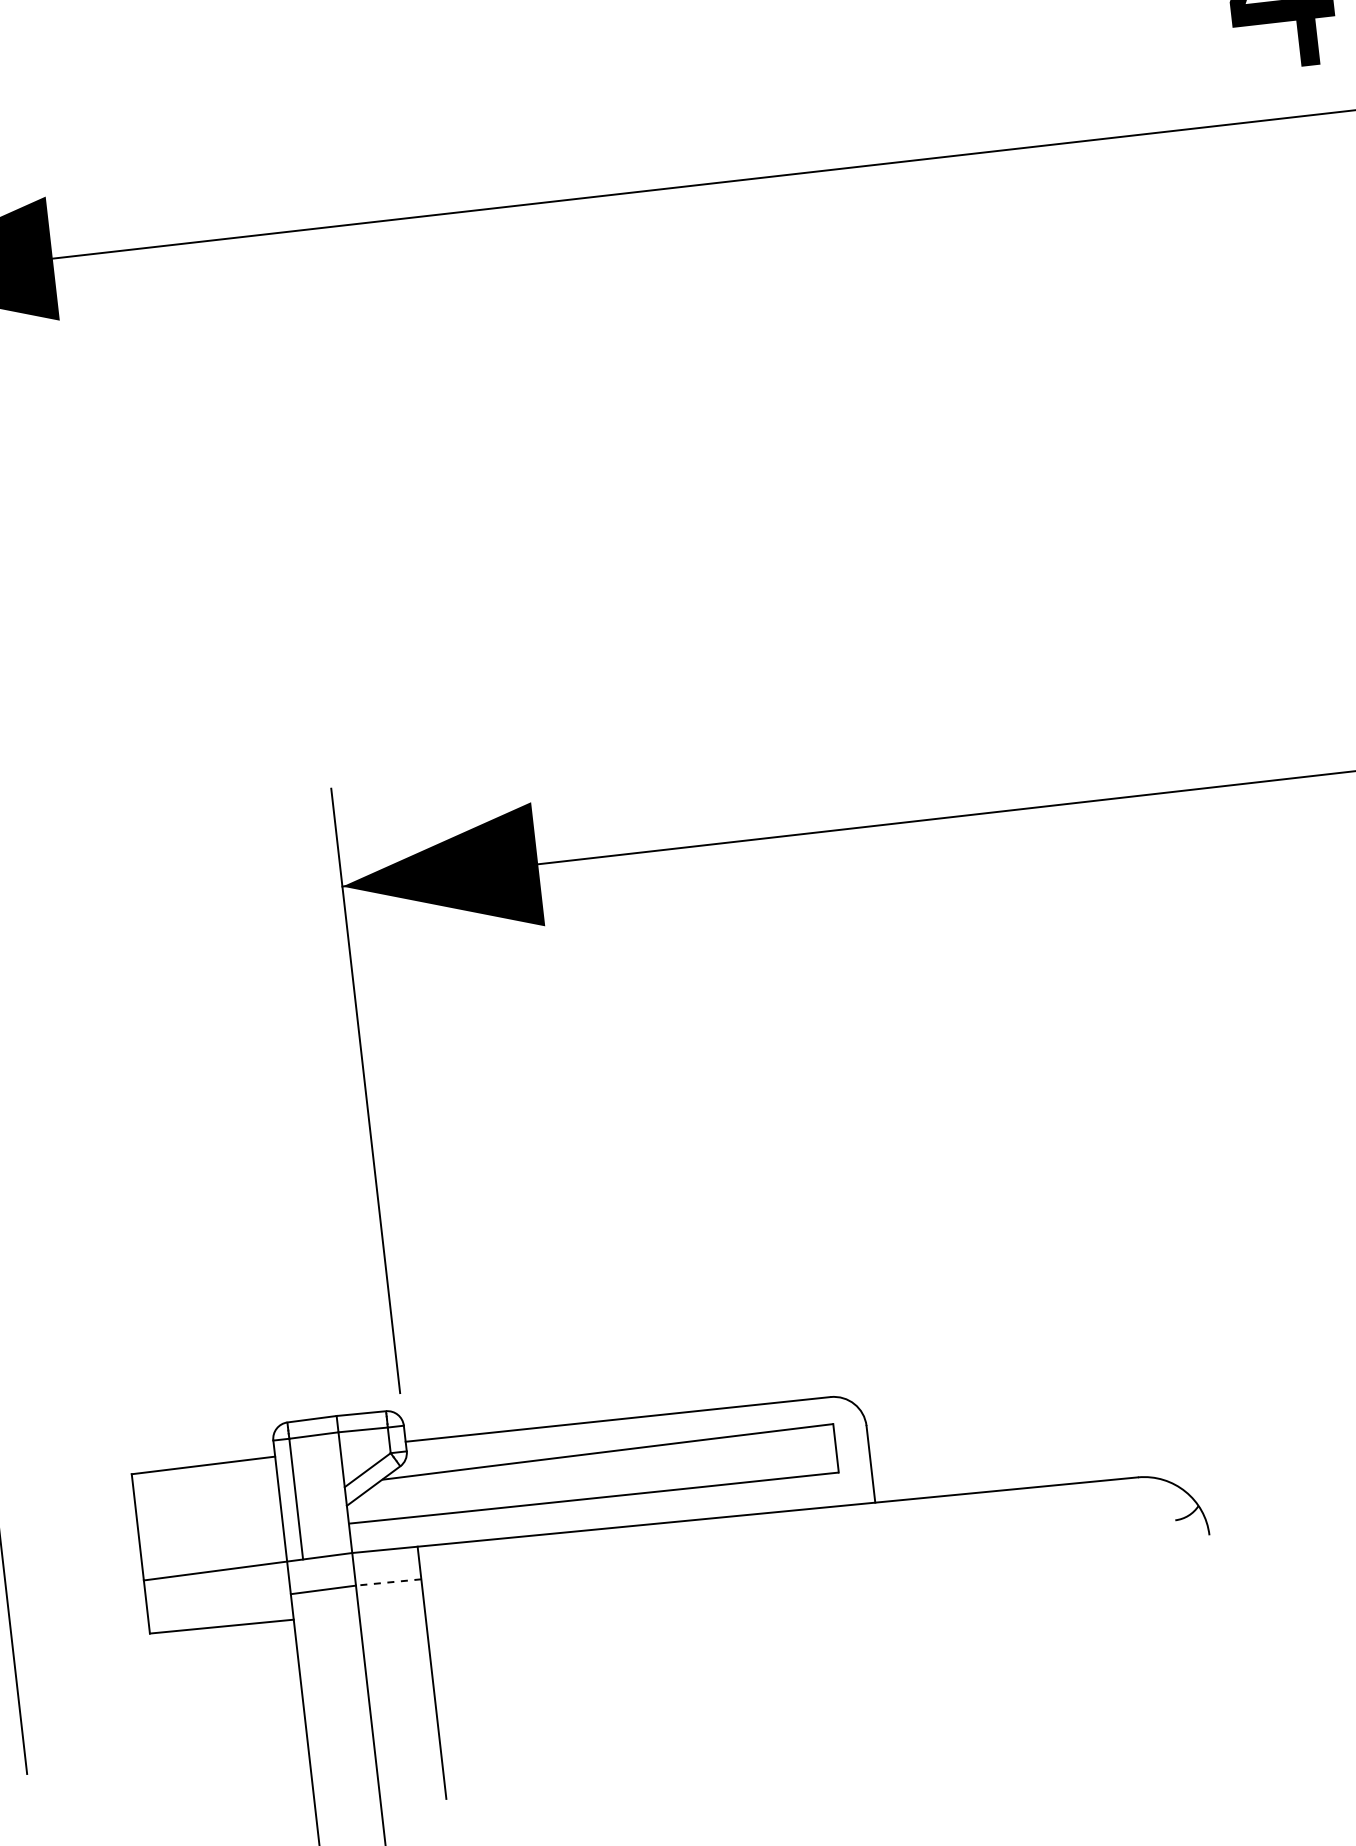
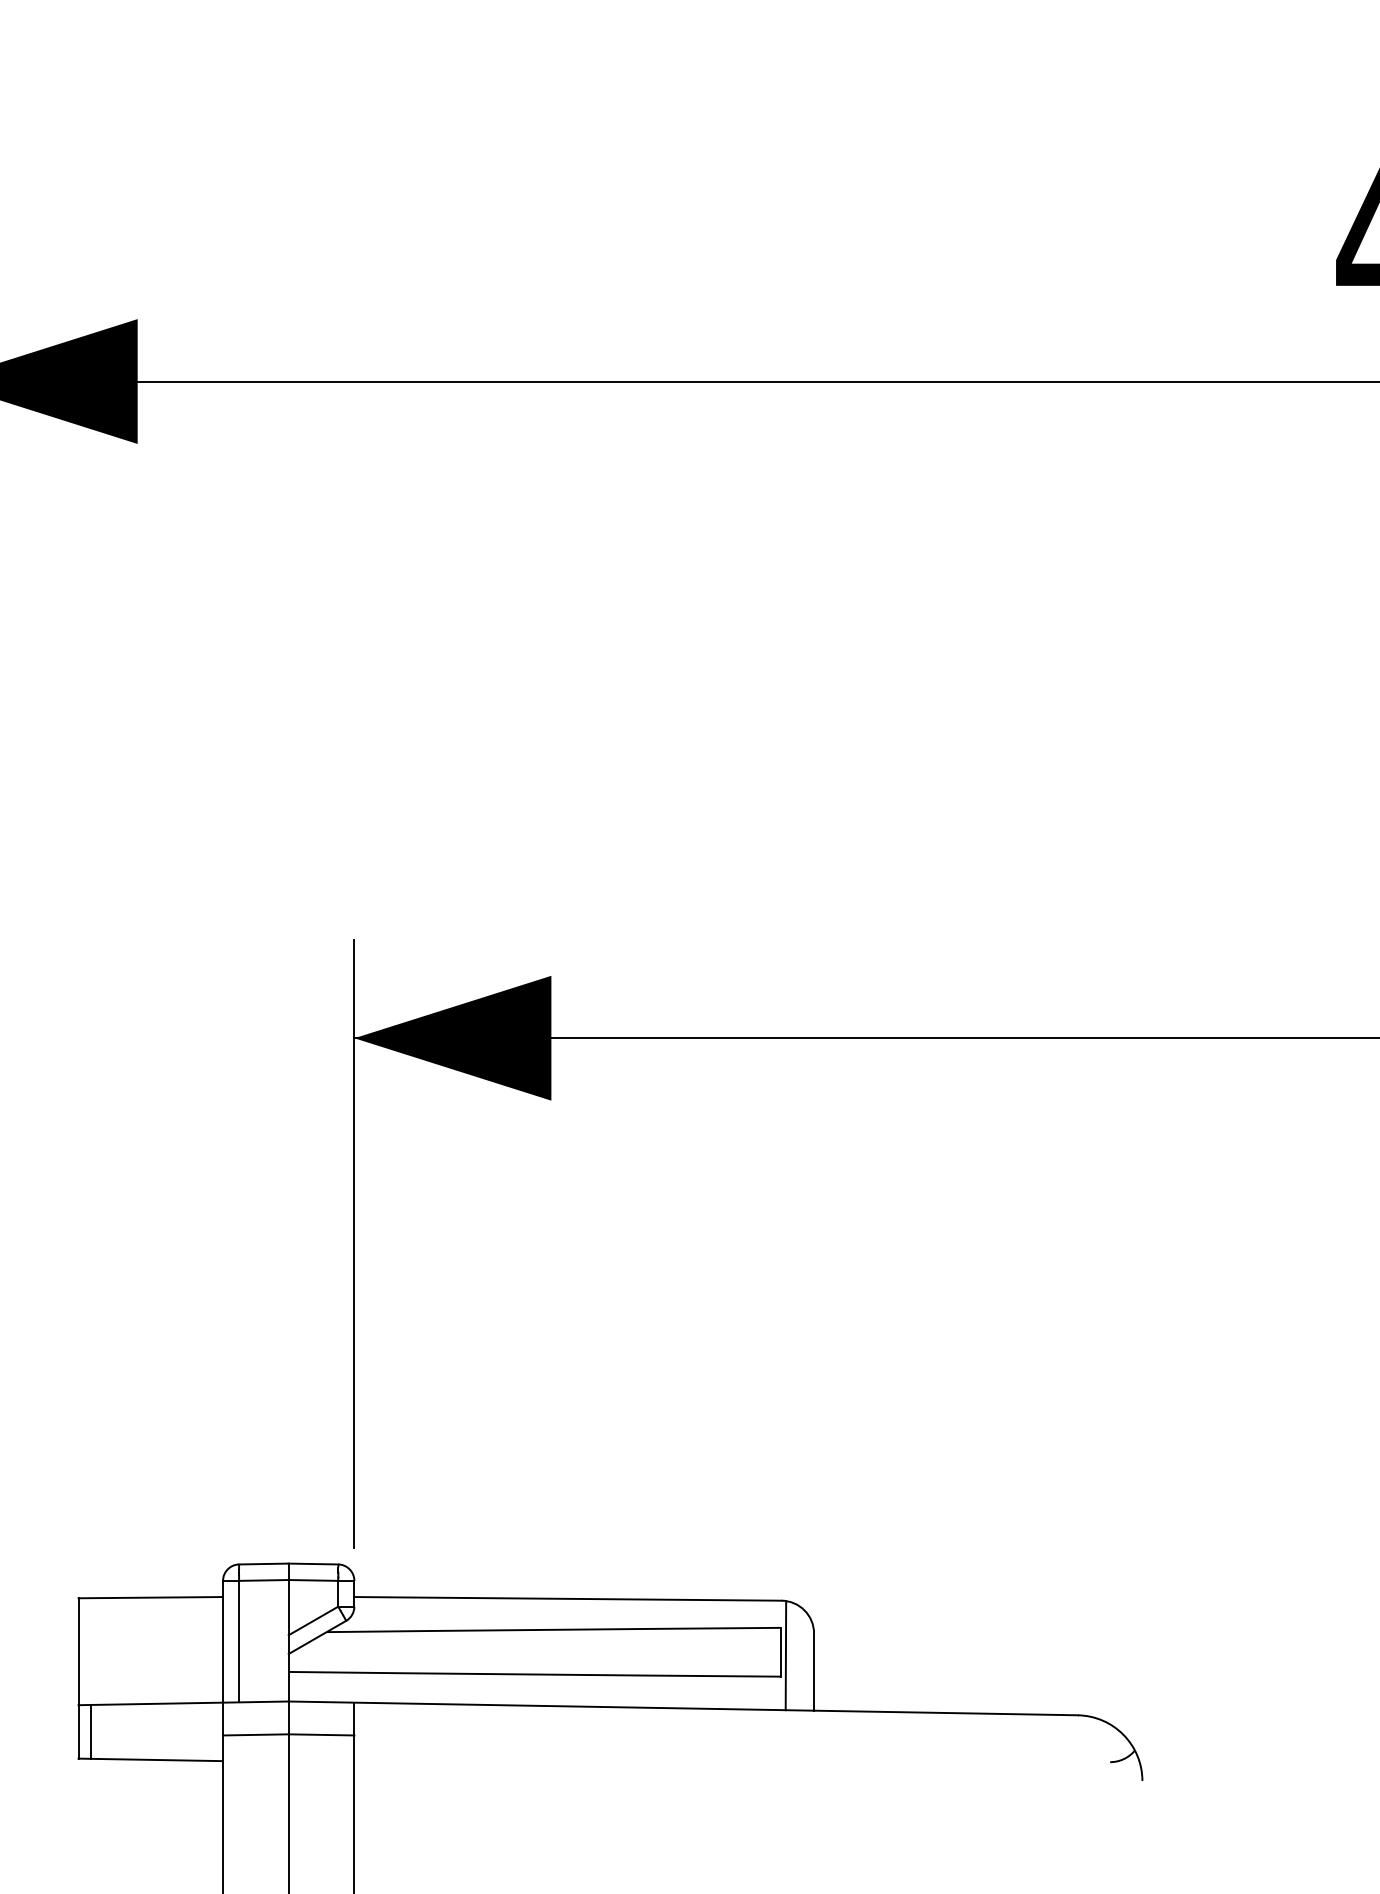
line: (840, 1451) -> (785, 1655), added
line: (388, 1582) -> (321, 1734), dashed -> solid
line: (158, 1605) -> (90, 1731), added

